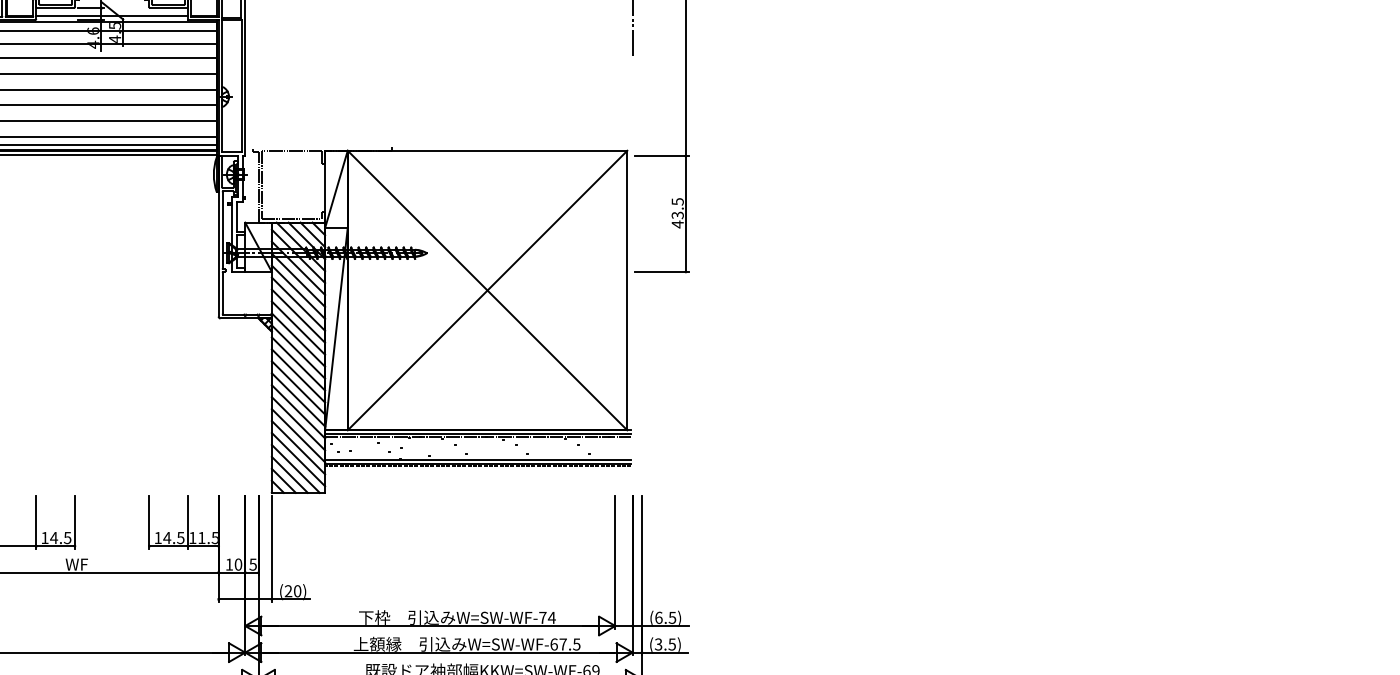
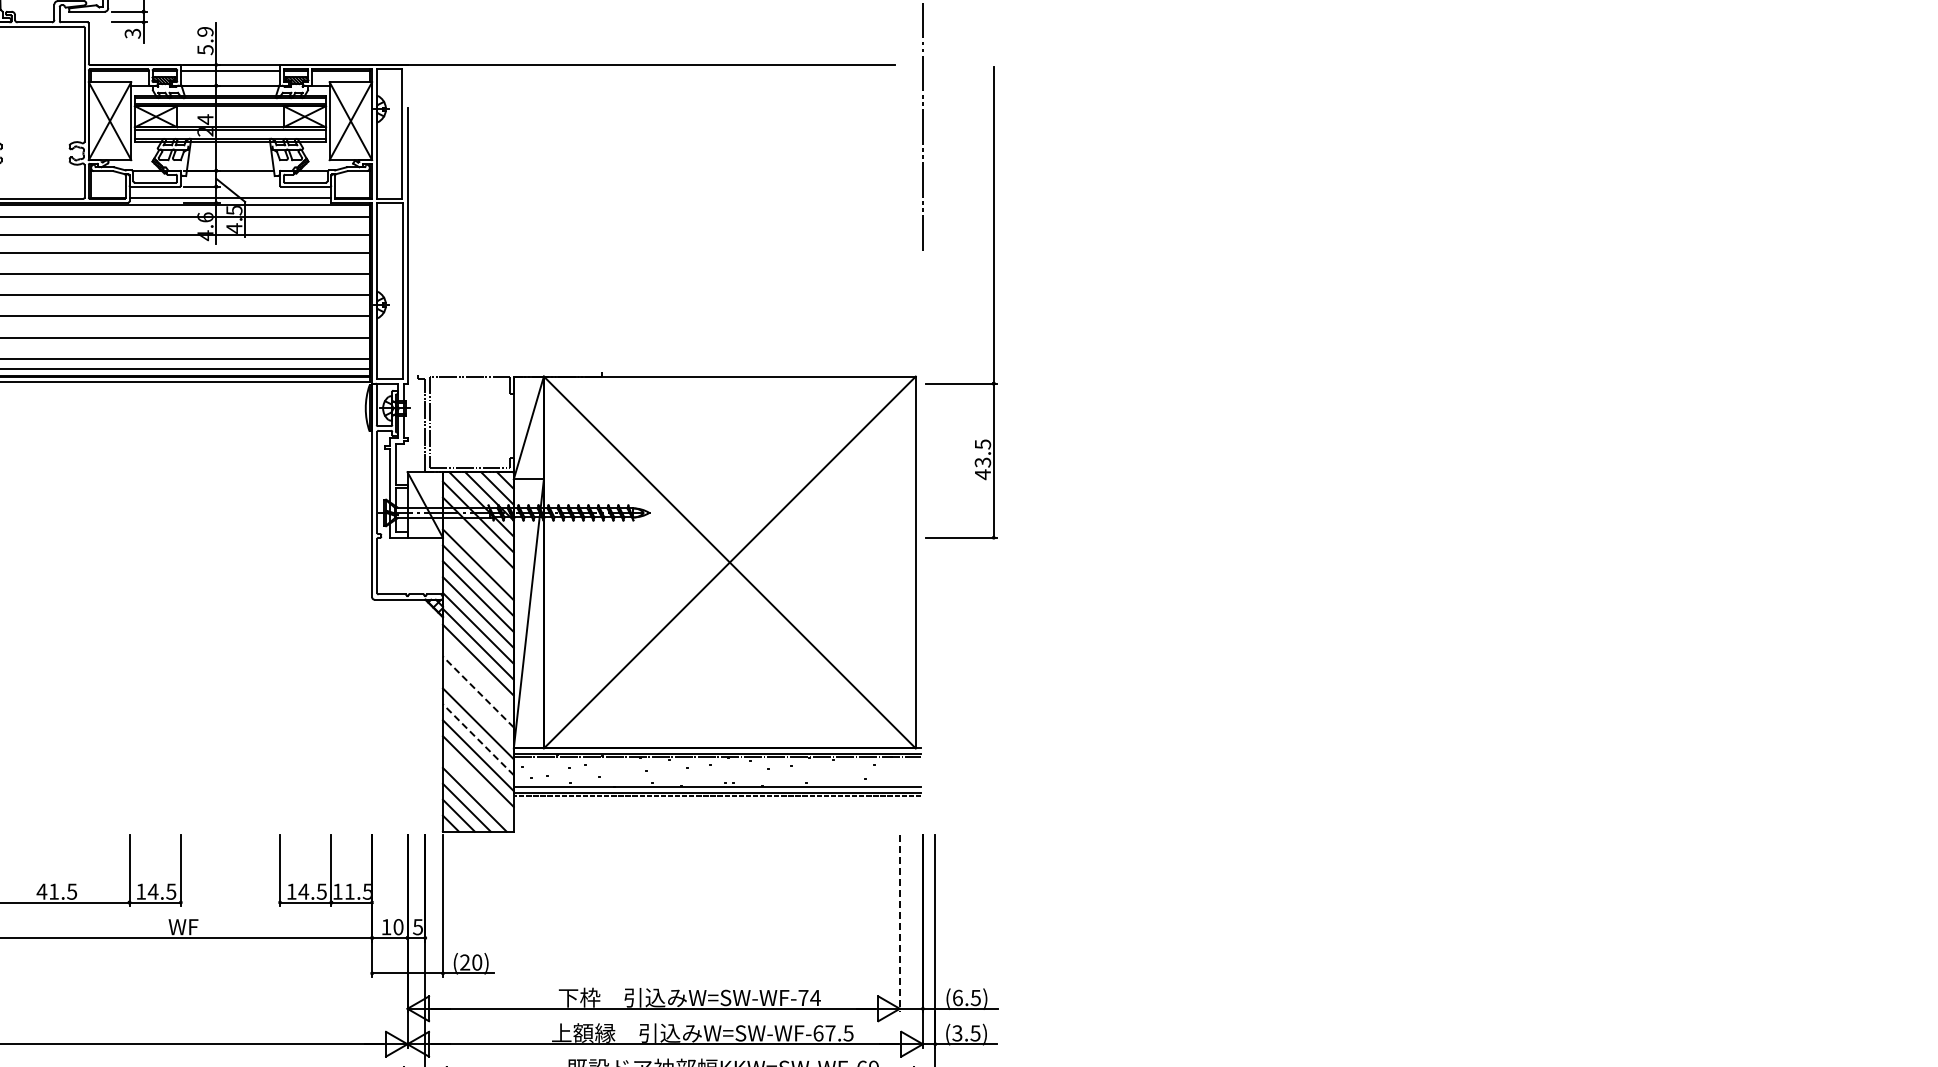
line: (297, 280) -> (477, 548), removed
line: (297, 375) -> (477, 675), removed
line: (298, 387) -> (478, 691), solid -> dashed
line: (297, 399) -> (477, 707), removed
line: (298, 423) -> (478, 739), solid -> dashed
line: (297, 459) -> (477, 787), removed
line: (615, 561) -> (899, 923), solid -> dashed

